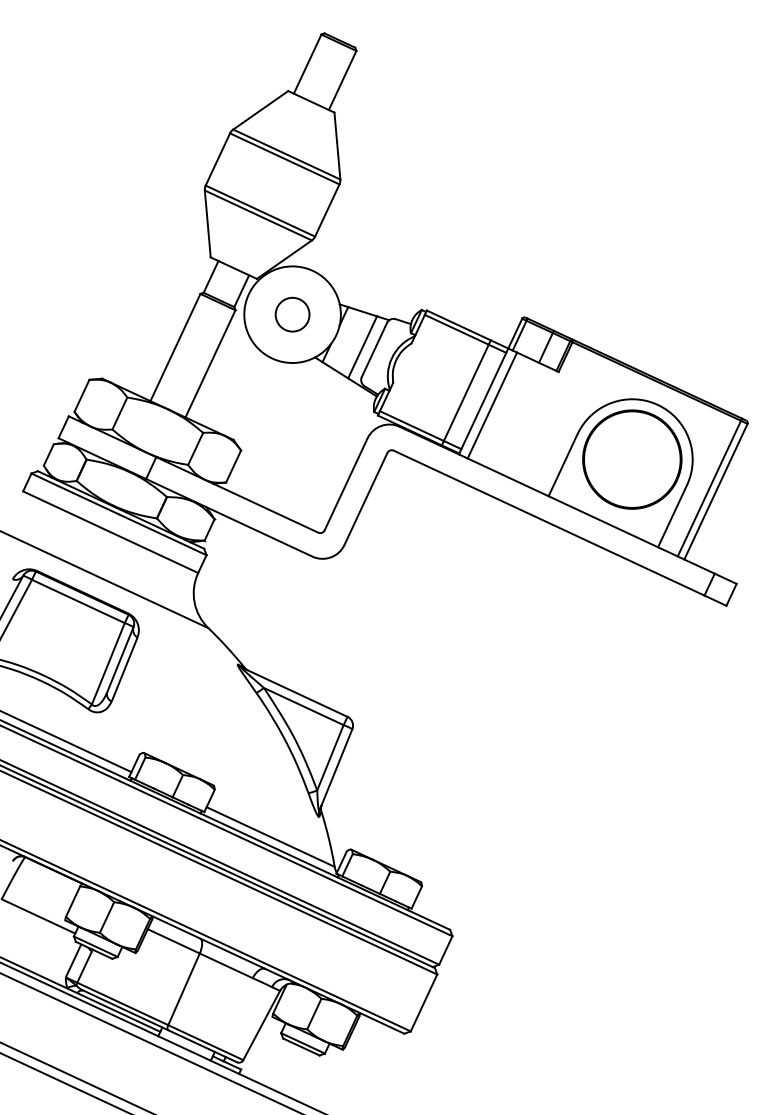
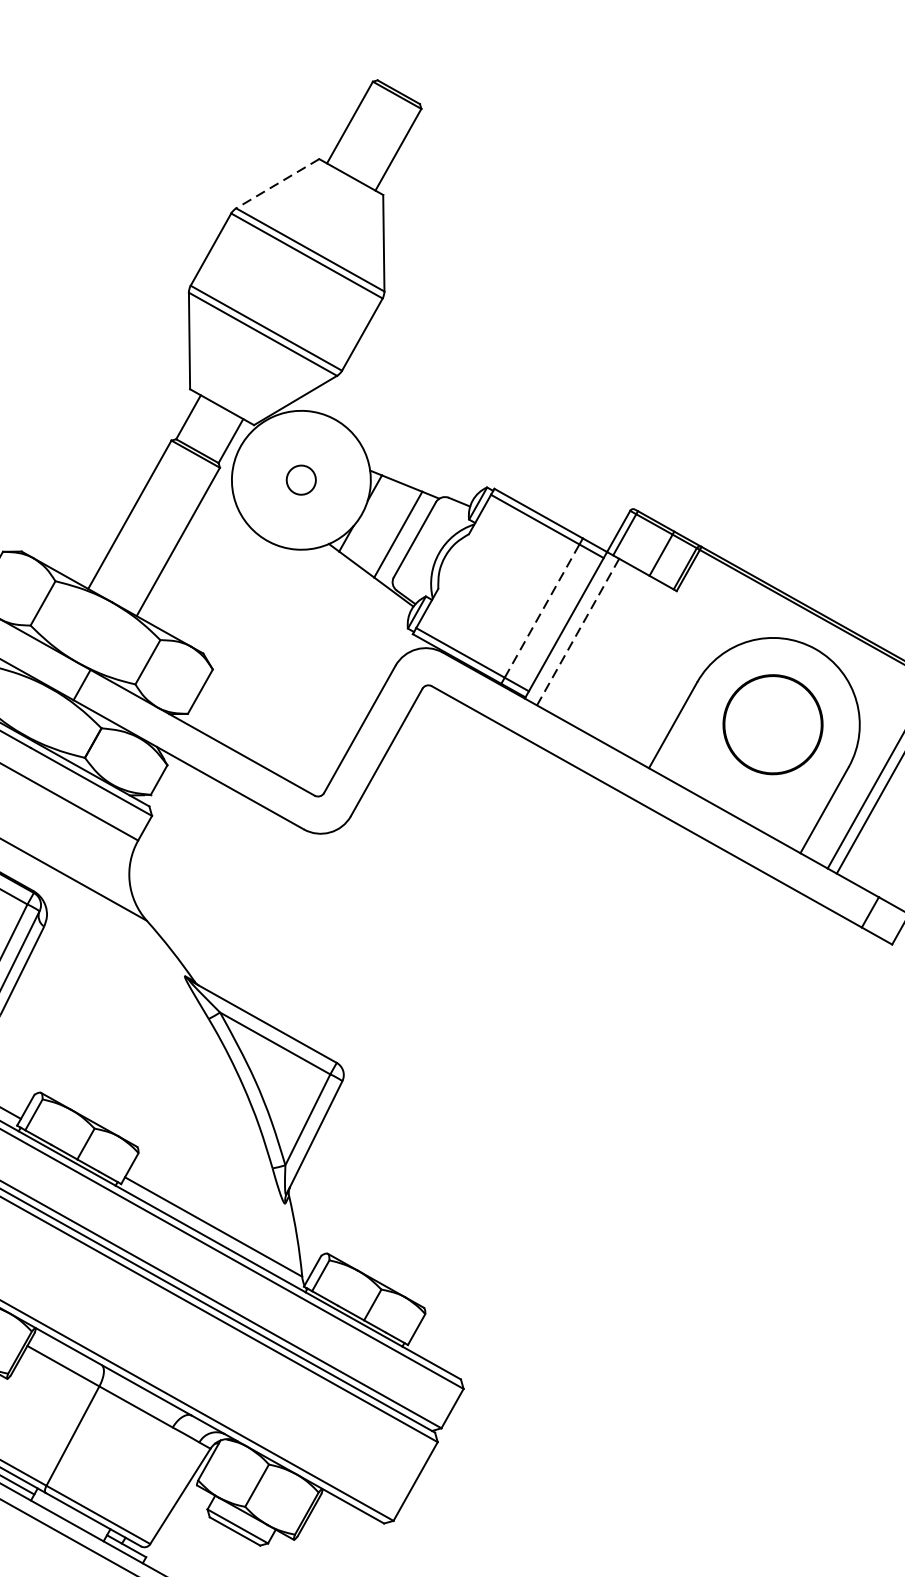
line: (260, 110) -> (277, 183), solid -> dashed
circle: (292, 314) -> (301, 479), size x0.6
line: (466, 392) -> (542, 610), solid -> dashed
line: (492, 406) -> (578, 633), solid -> dashed
circle: (632, 459) -> (773, 724), size x0.7

